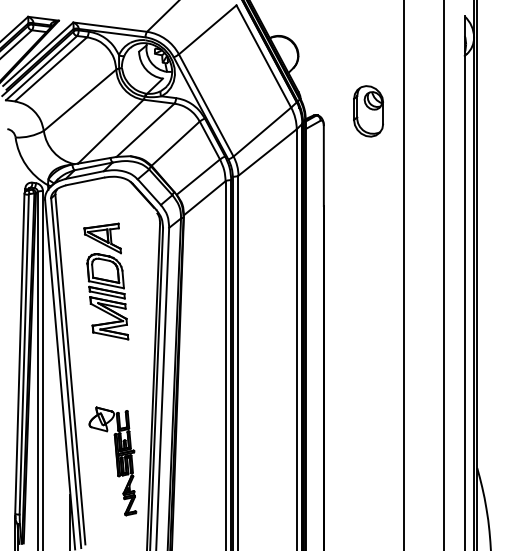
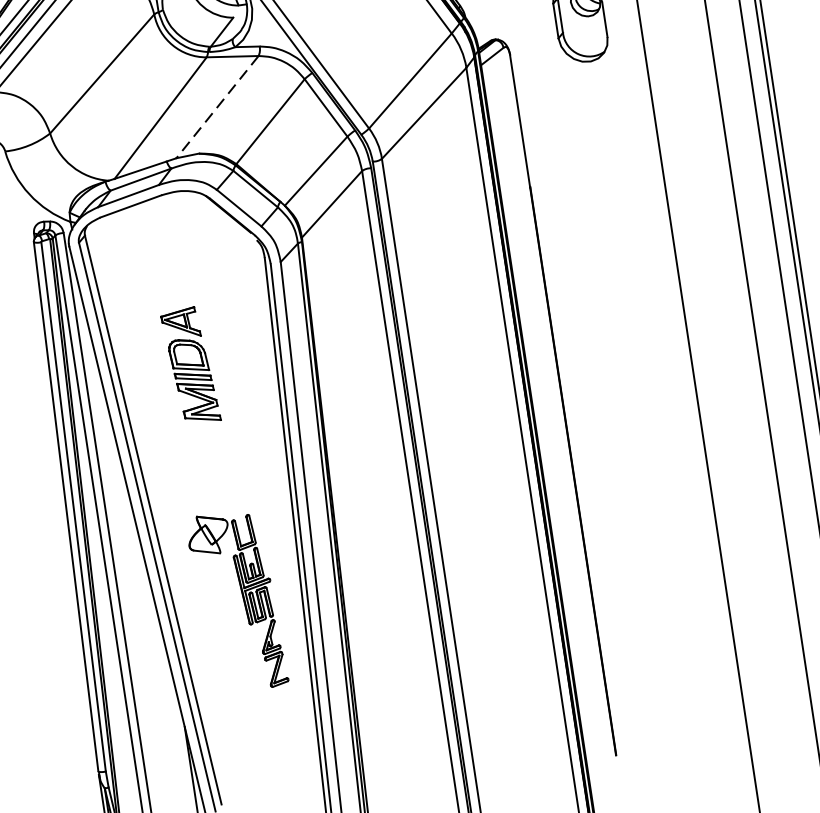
line: (145, 130) -> (217, 107), solid -> dashed
part: (106, 281) -> (190, 365), size x0.6
part: (112, 461) -> (236, 601), moved

